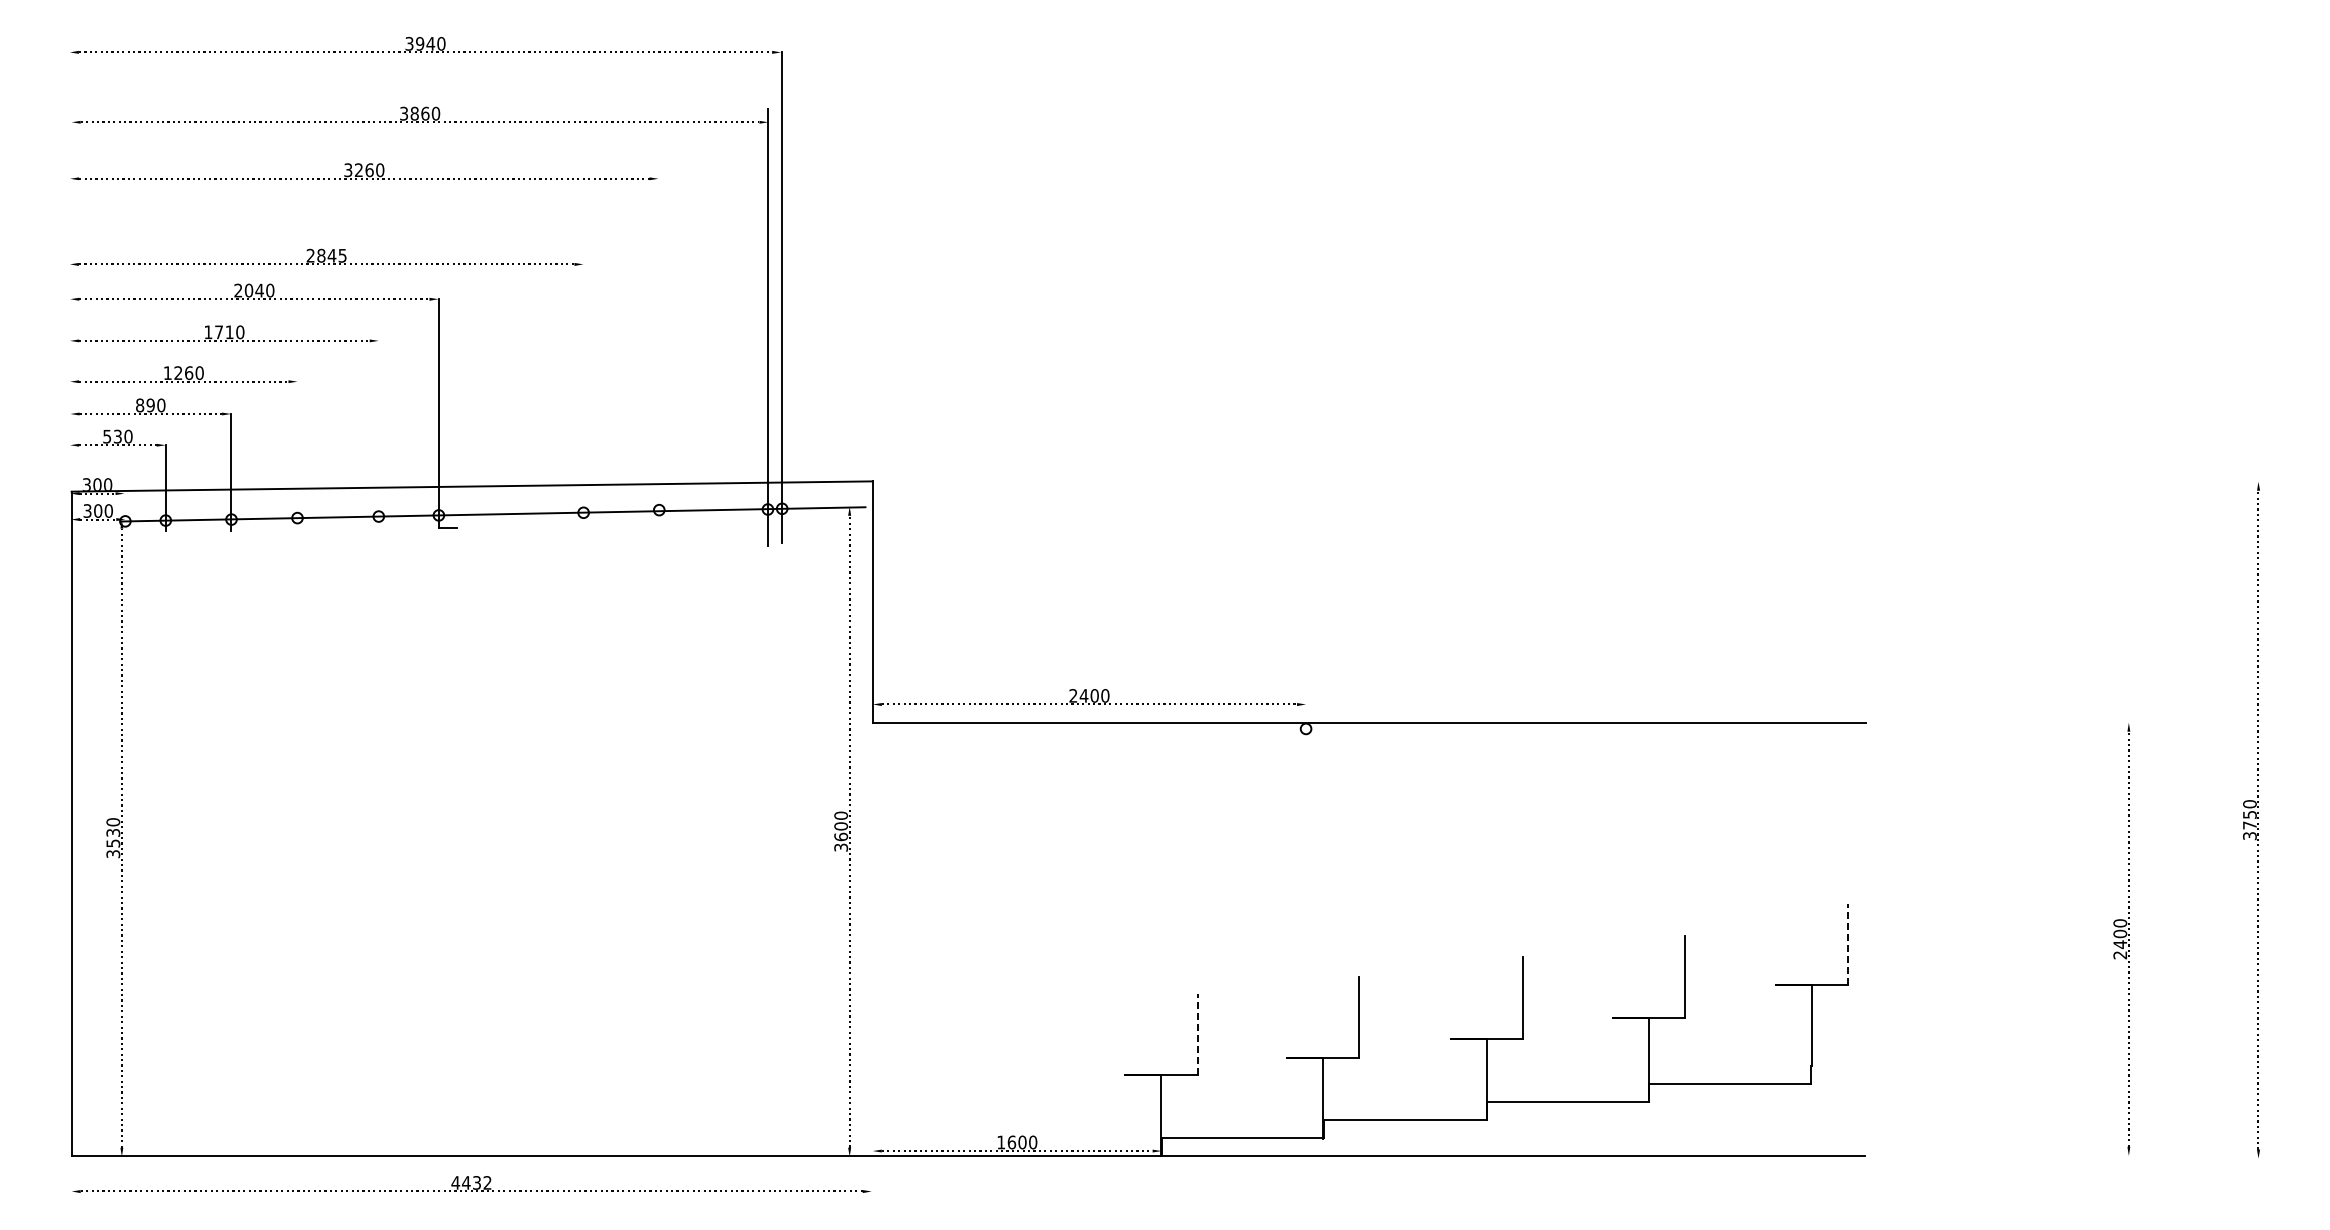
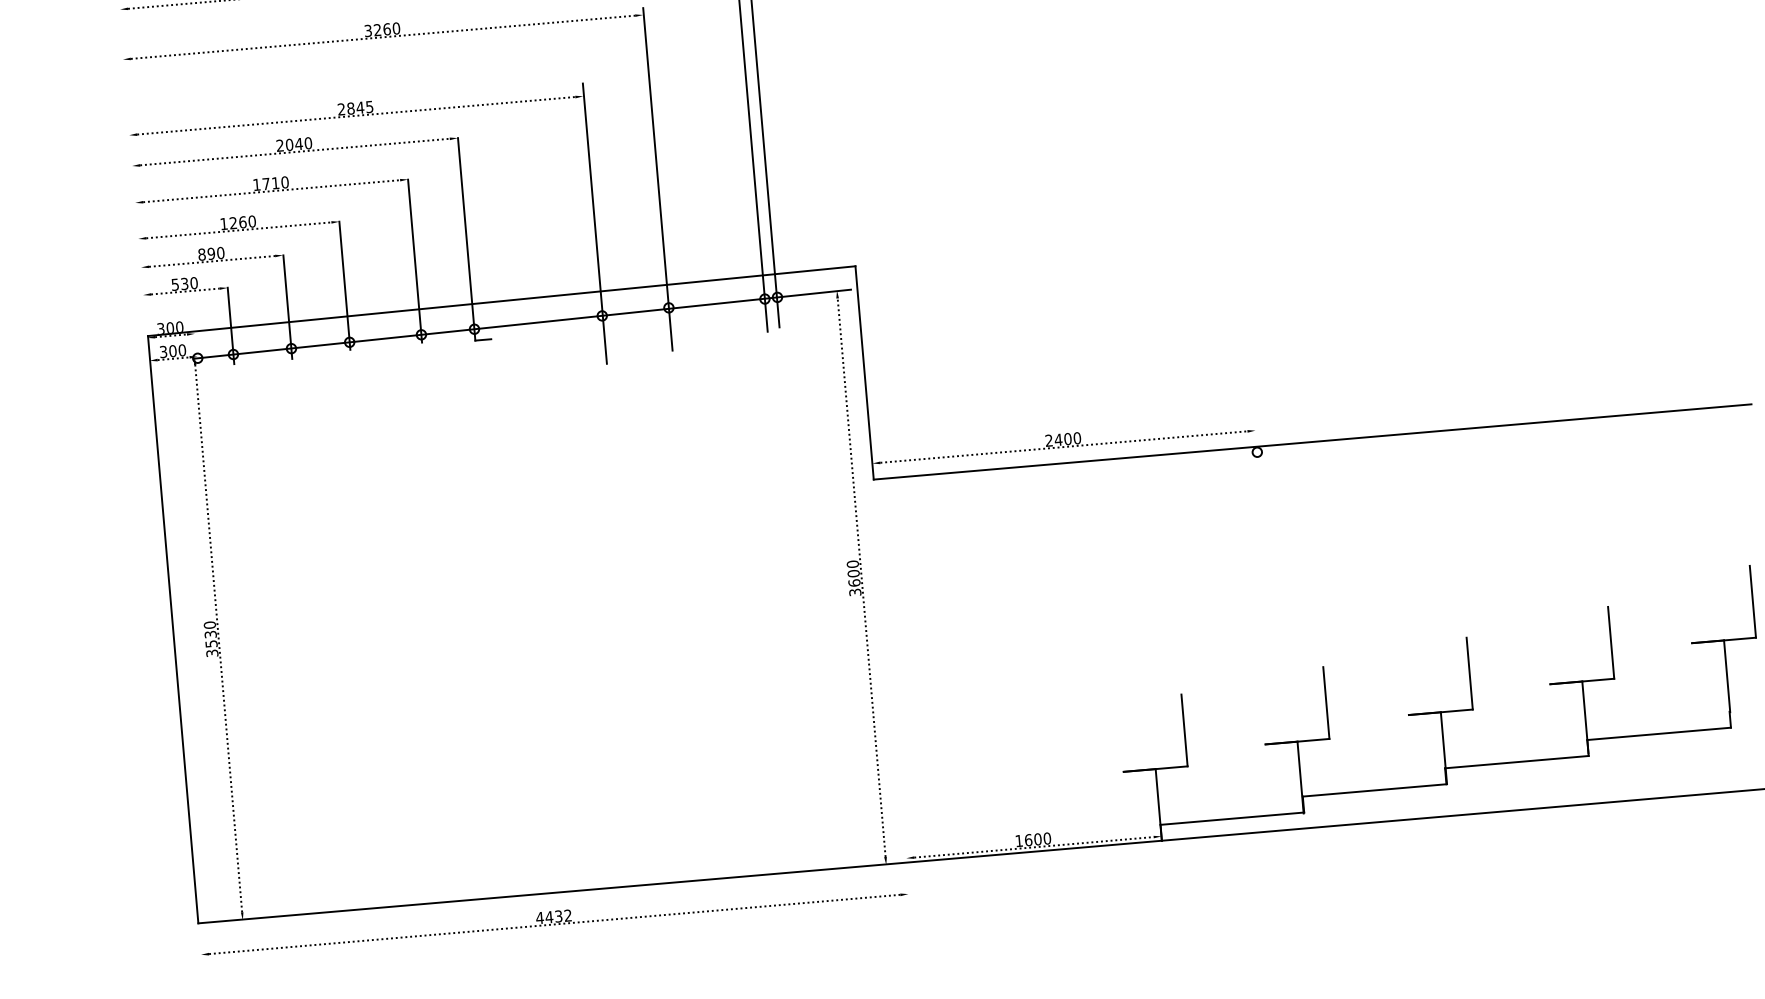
line: (659, 364) -> (658, 179), added
line: (584, 407) -> (595, 222), added
line: (378, 433) -> (414, 261), added
line: (297, 453) -> (344, 285), added
line: (1848, 944) -> (1753, 601), dashed -> solid
line: (1197, 1034) -> (1184, 730), dashed -> solid

